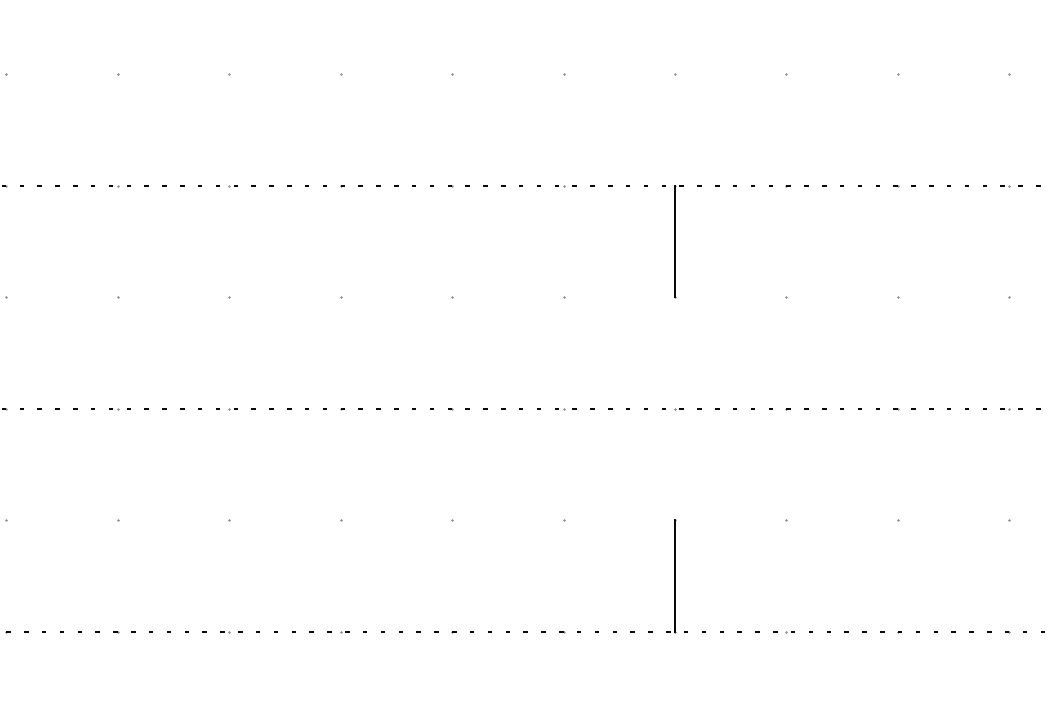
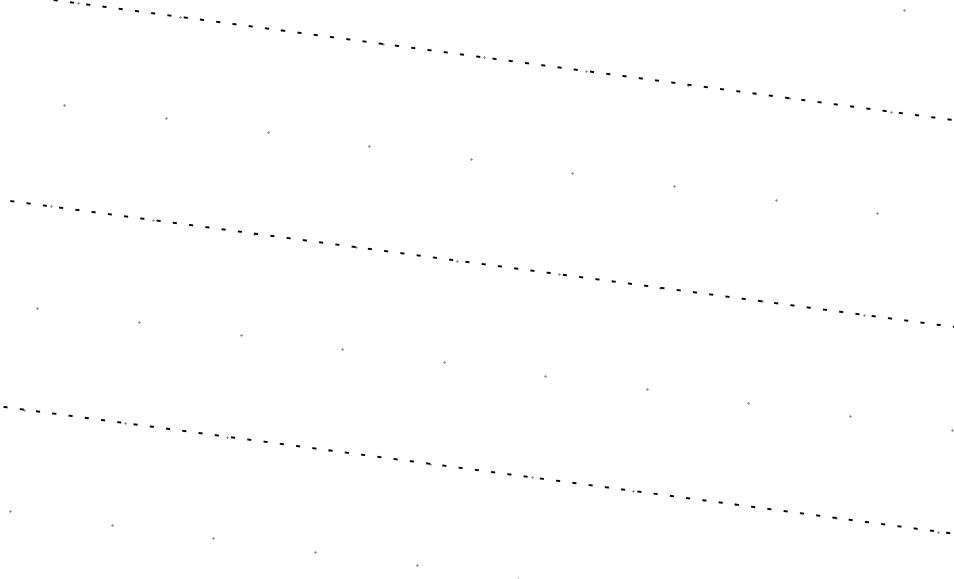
line: (674, 241) -> (578, 121), removed
line: (674, 575) -> (538, 426), removed

